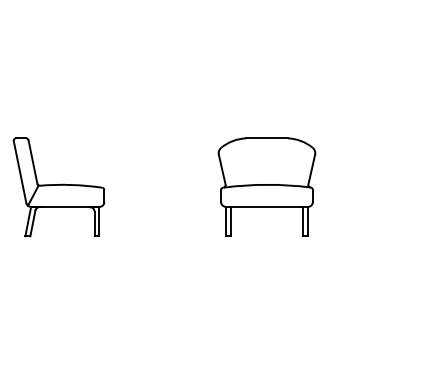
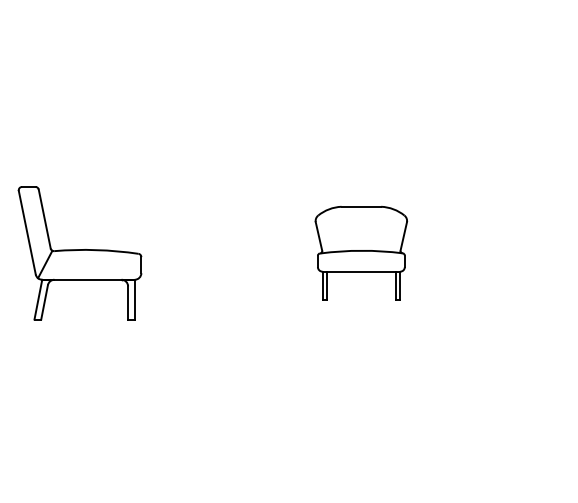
part: (266, 186) -> (360, 252), size x0.7

